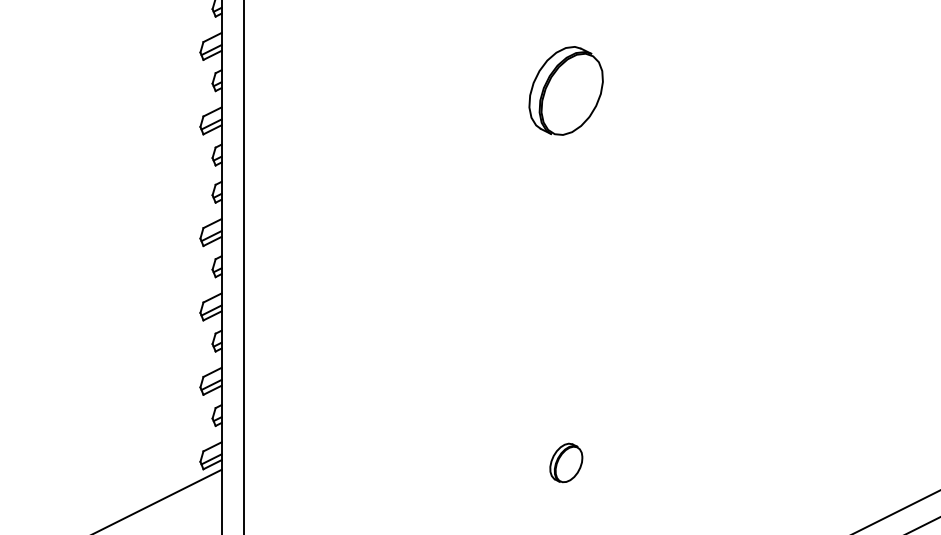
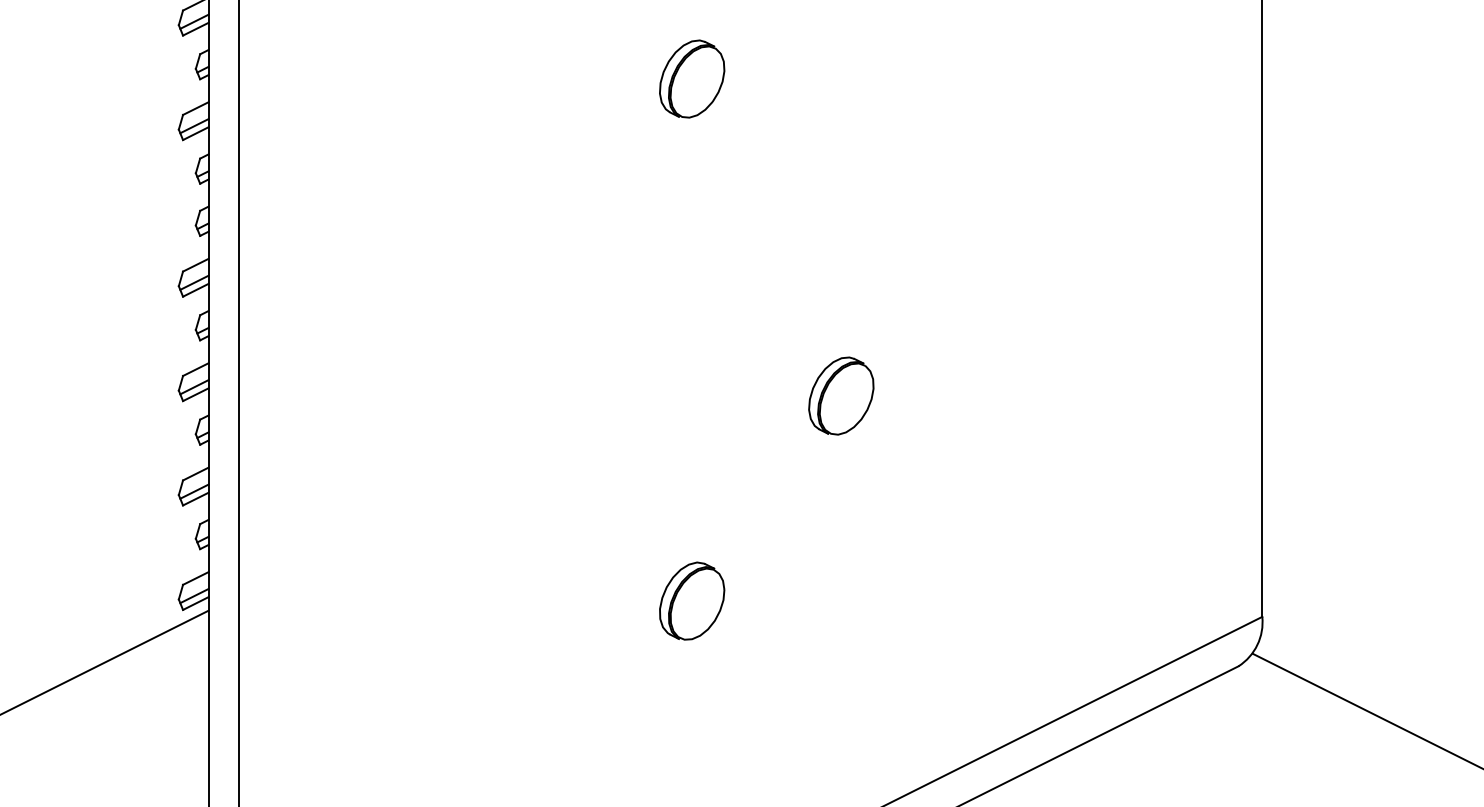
part: (566, 90) -> (692, 78), size x0.62
part: (672, 316) -> (841, 395), added
part: (566, 462) -> (692, 600), size x1.43

